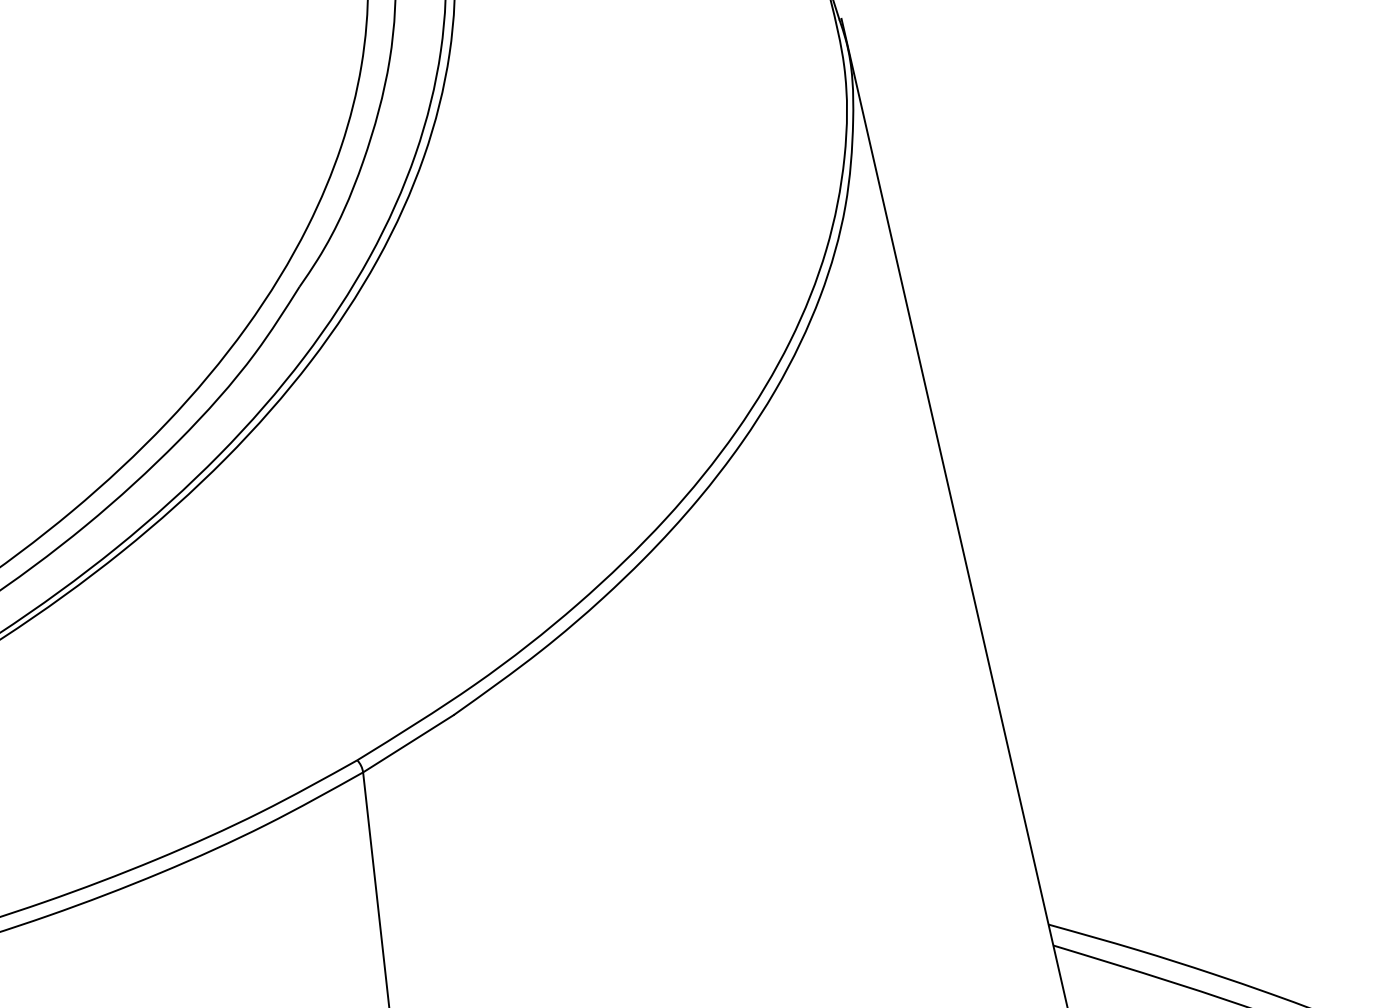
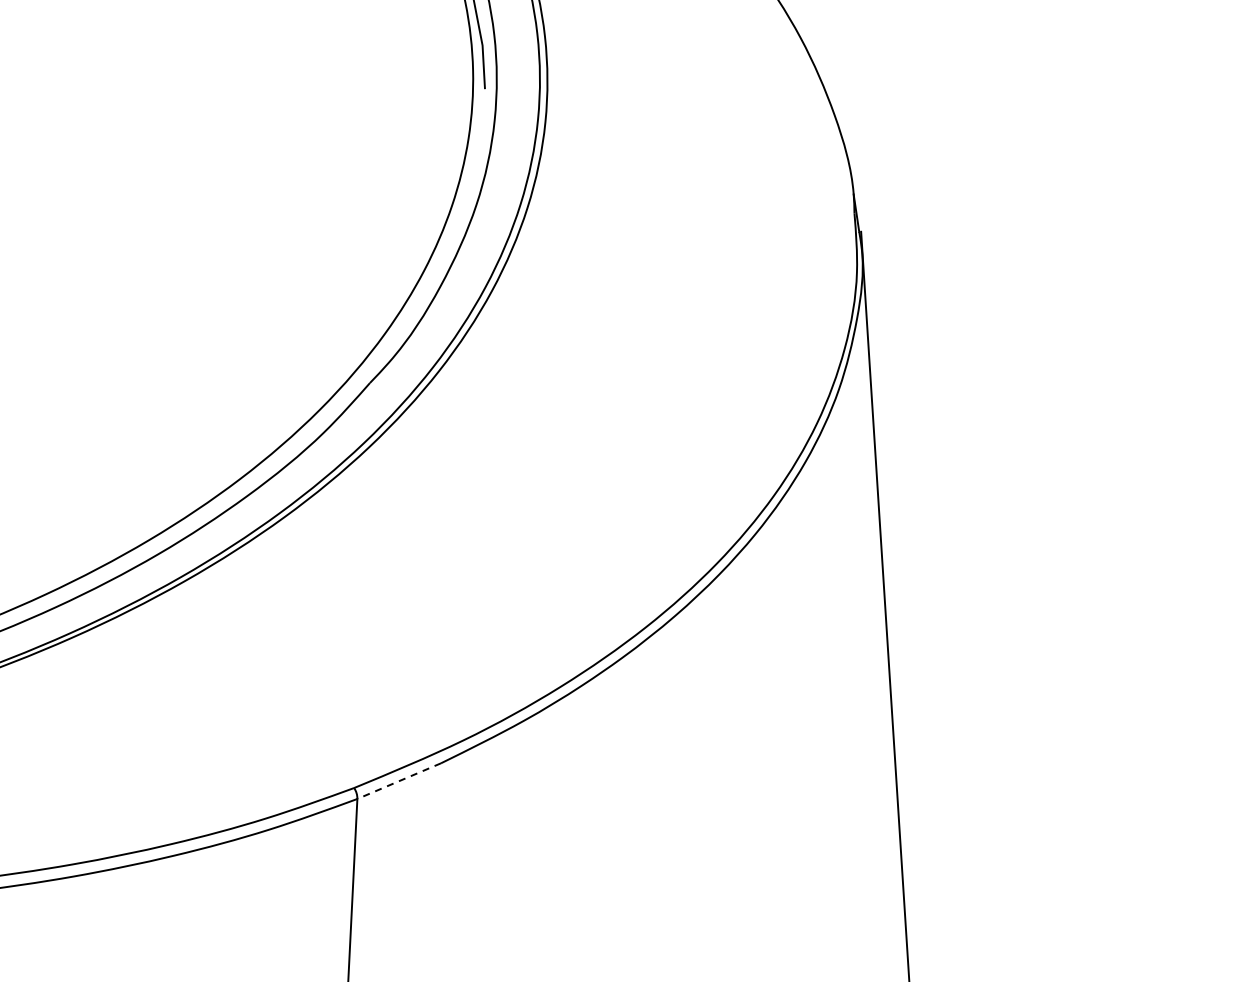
line: (407, 744) -> (398, 781), solid -> dashed

